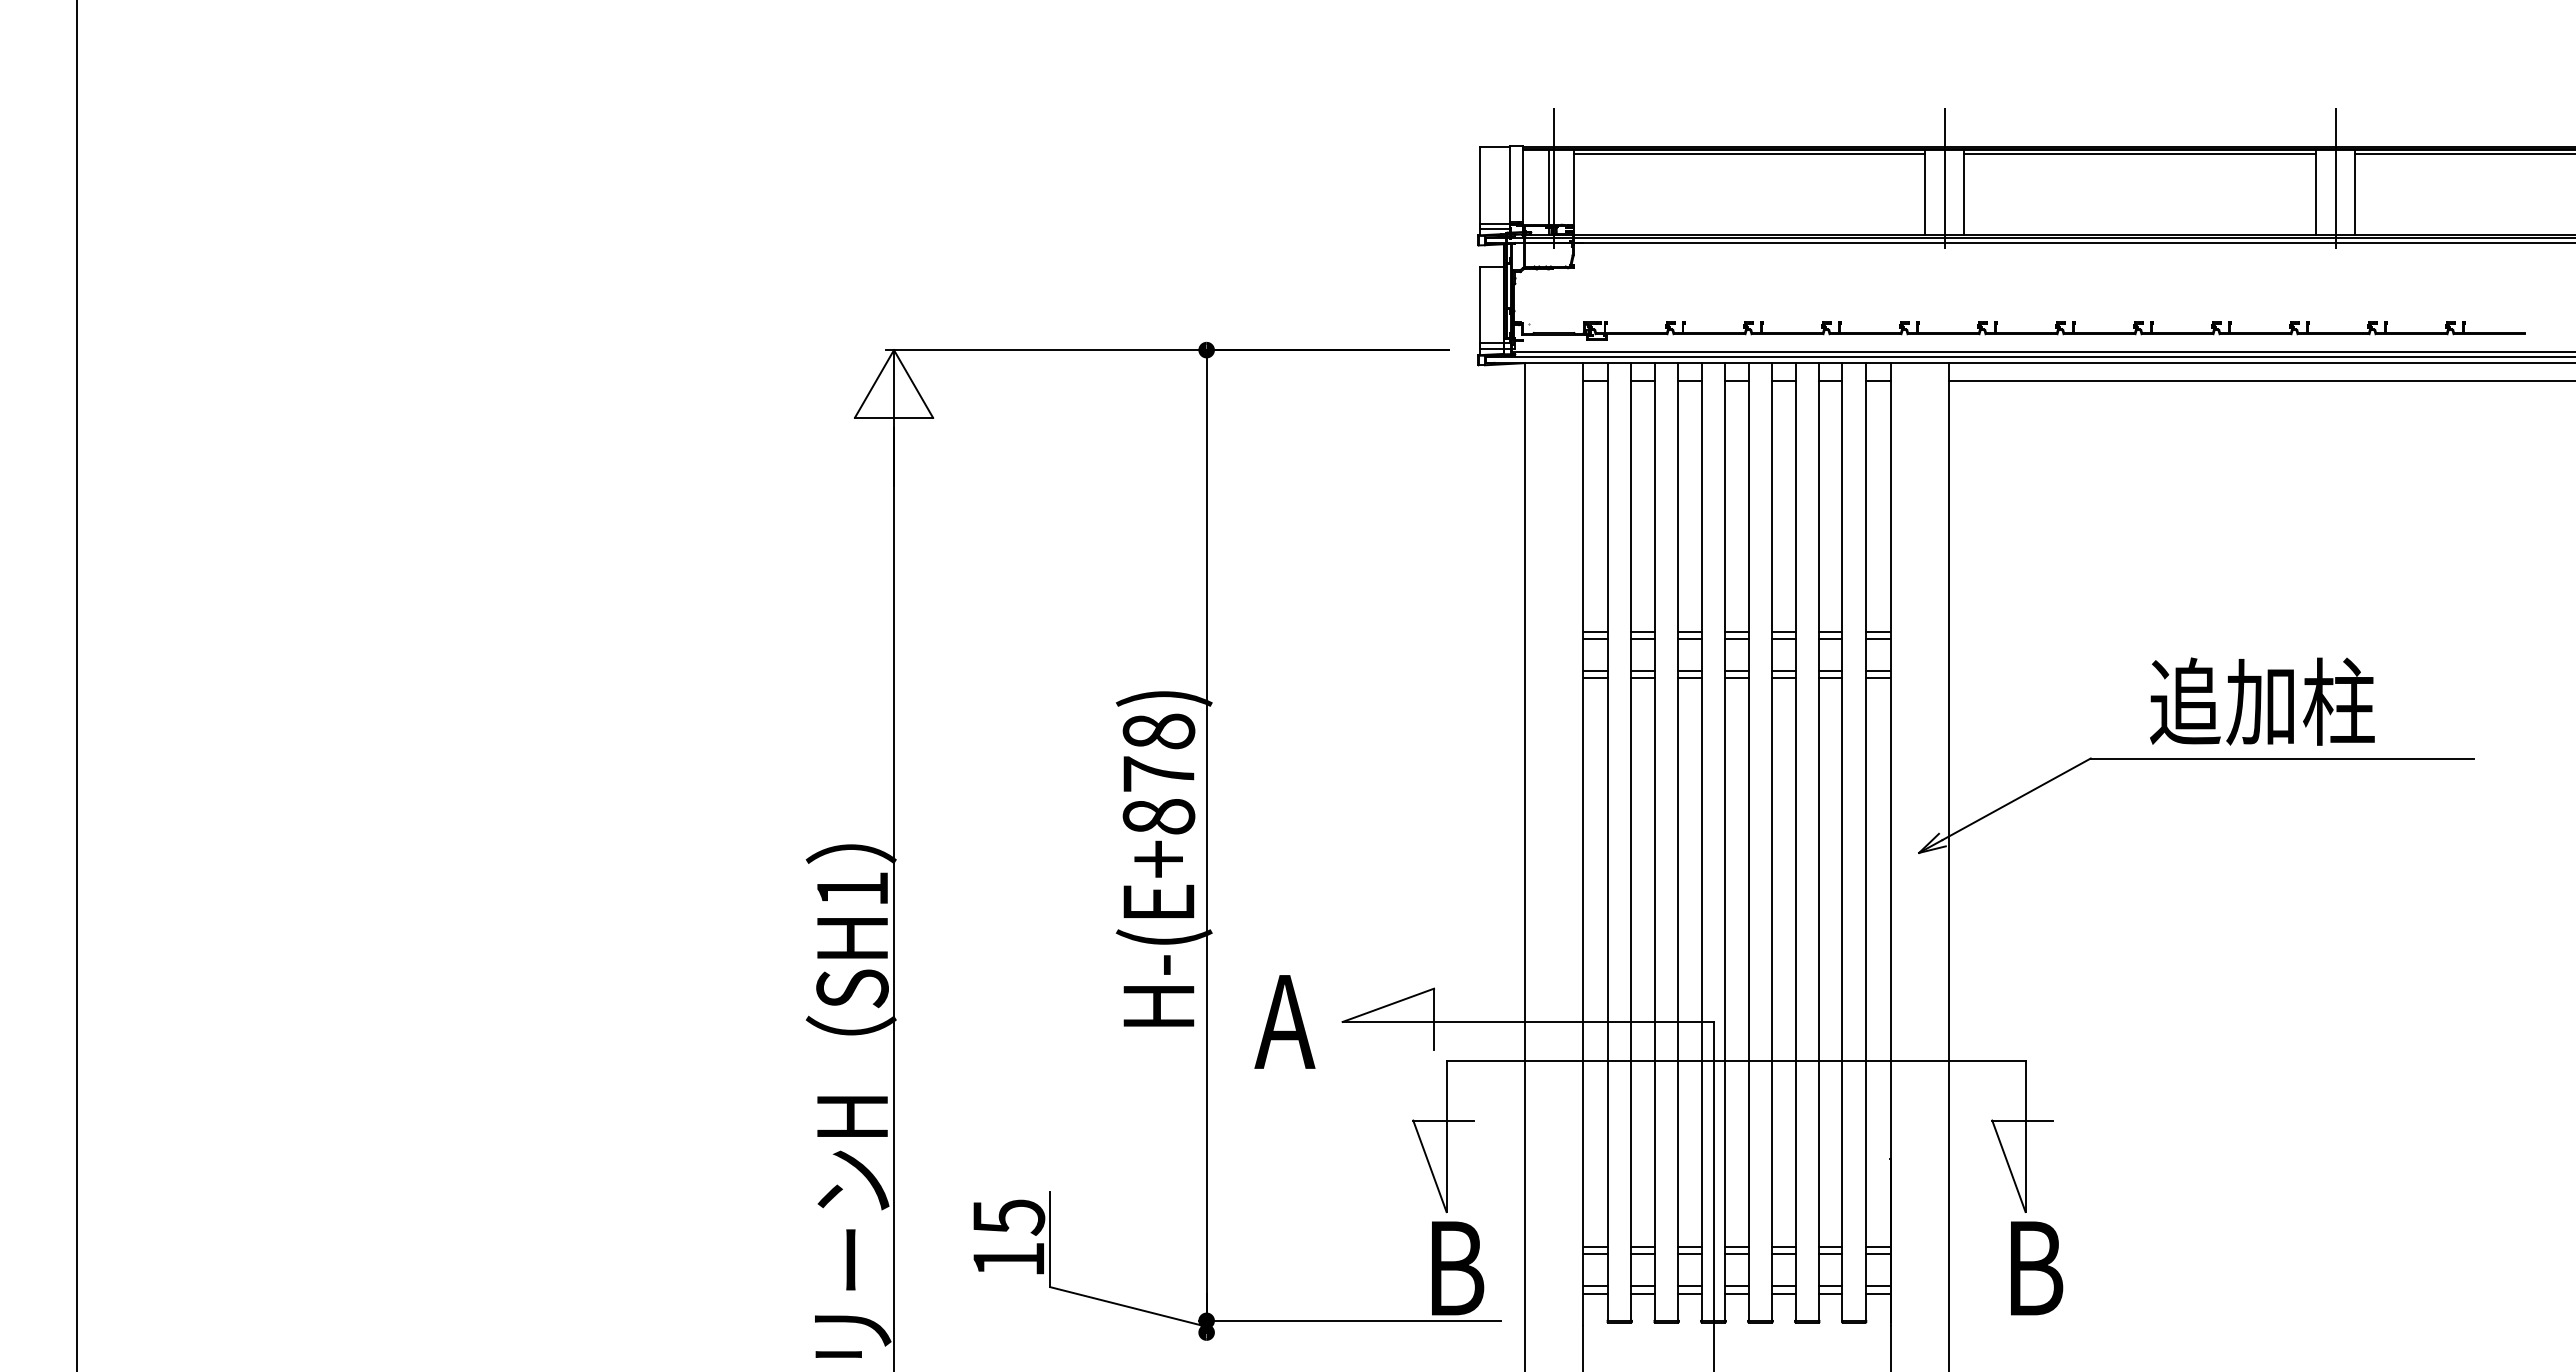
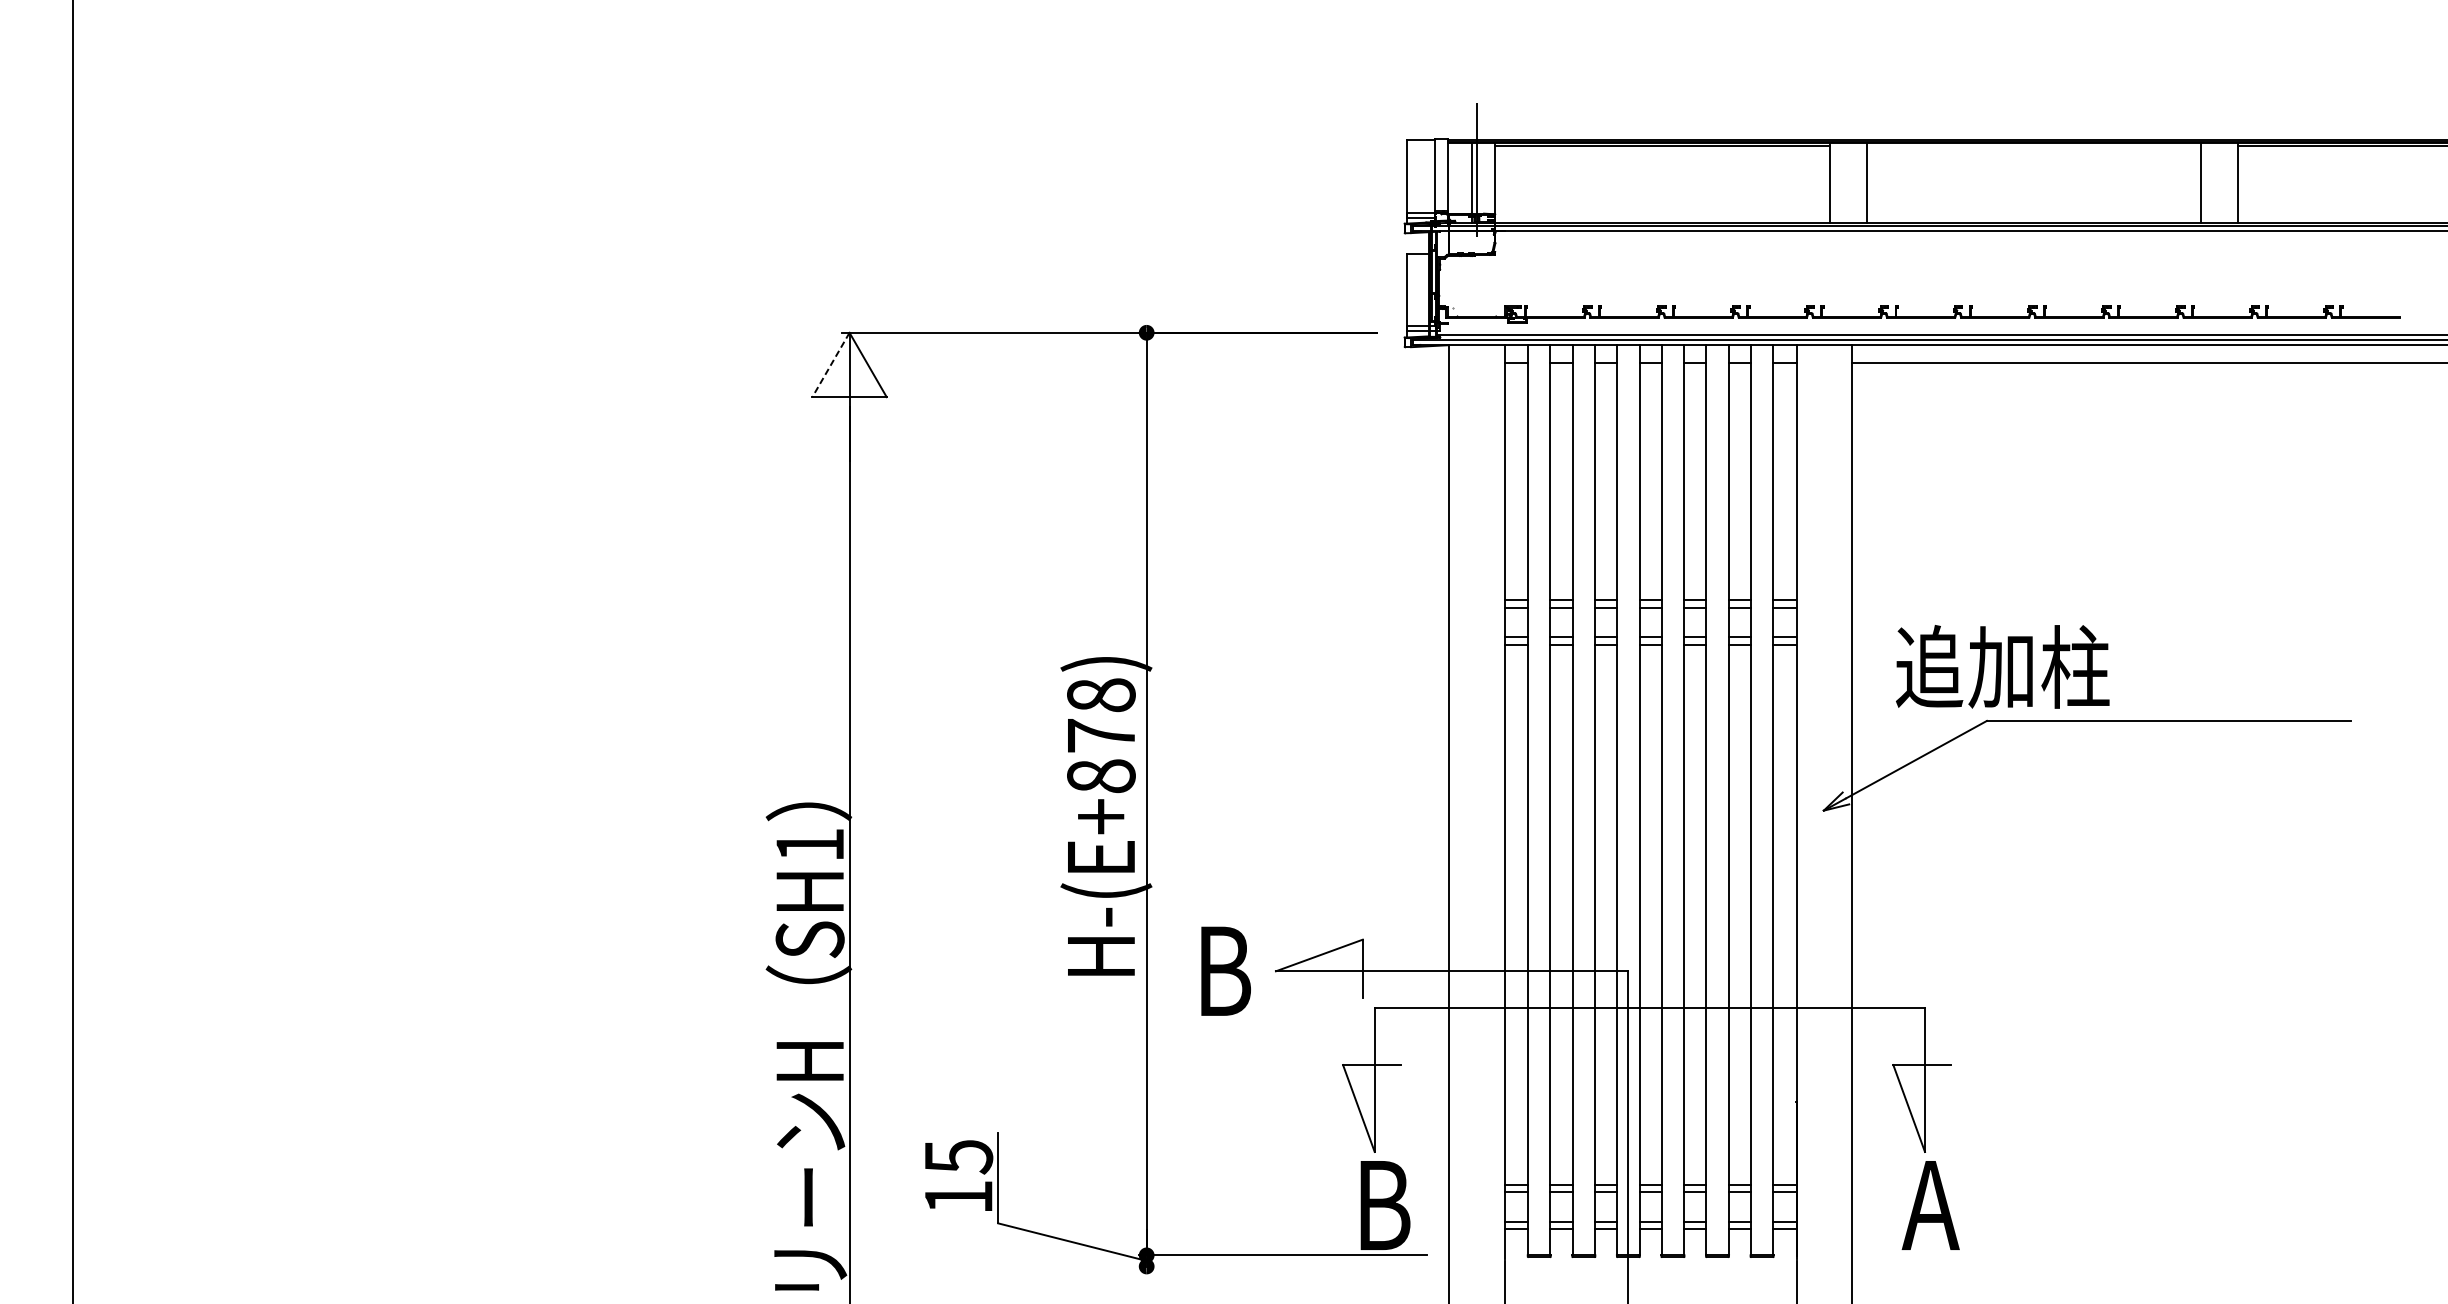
line: (2140, 153) -> (2034, 145), removed
line: (1944, 178) -> (1847, 169), removed
line: (2335, 178) -> (2219, 169), removed
line: (874, 384) -> (831, 365), solid -> dashed
text: (2262, 701) -> (2002, 666), moved
text: (1285, 1021) -> (1221, 970), A -> B
text: (2032, 1268) -> (1931, 1205), B -> A

